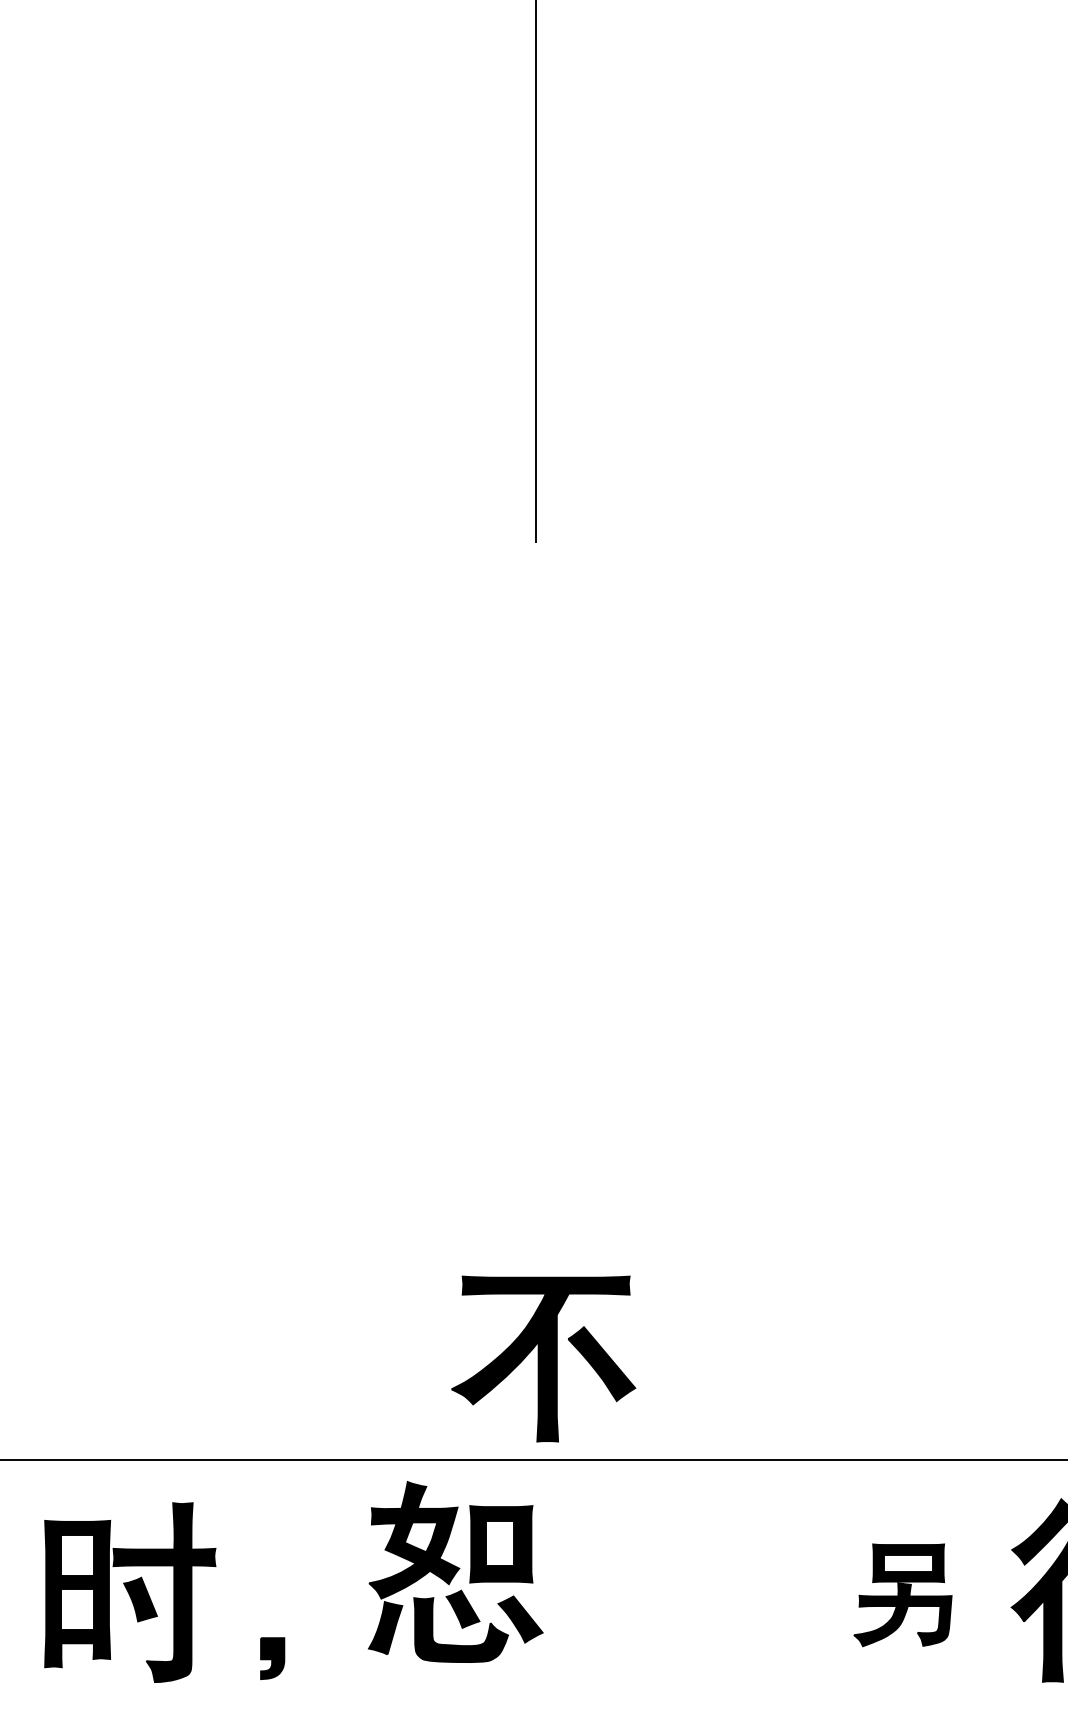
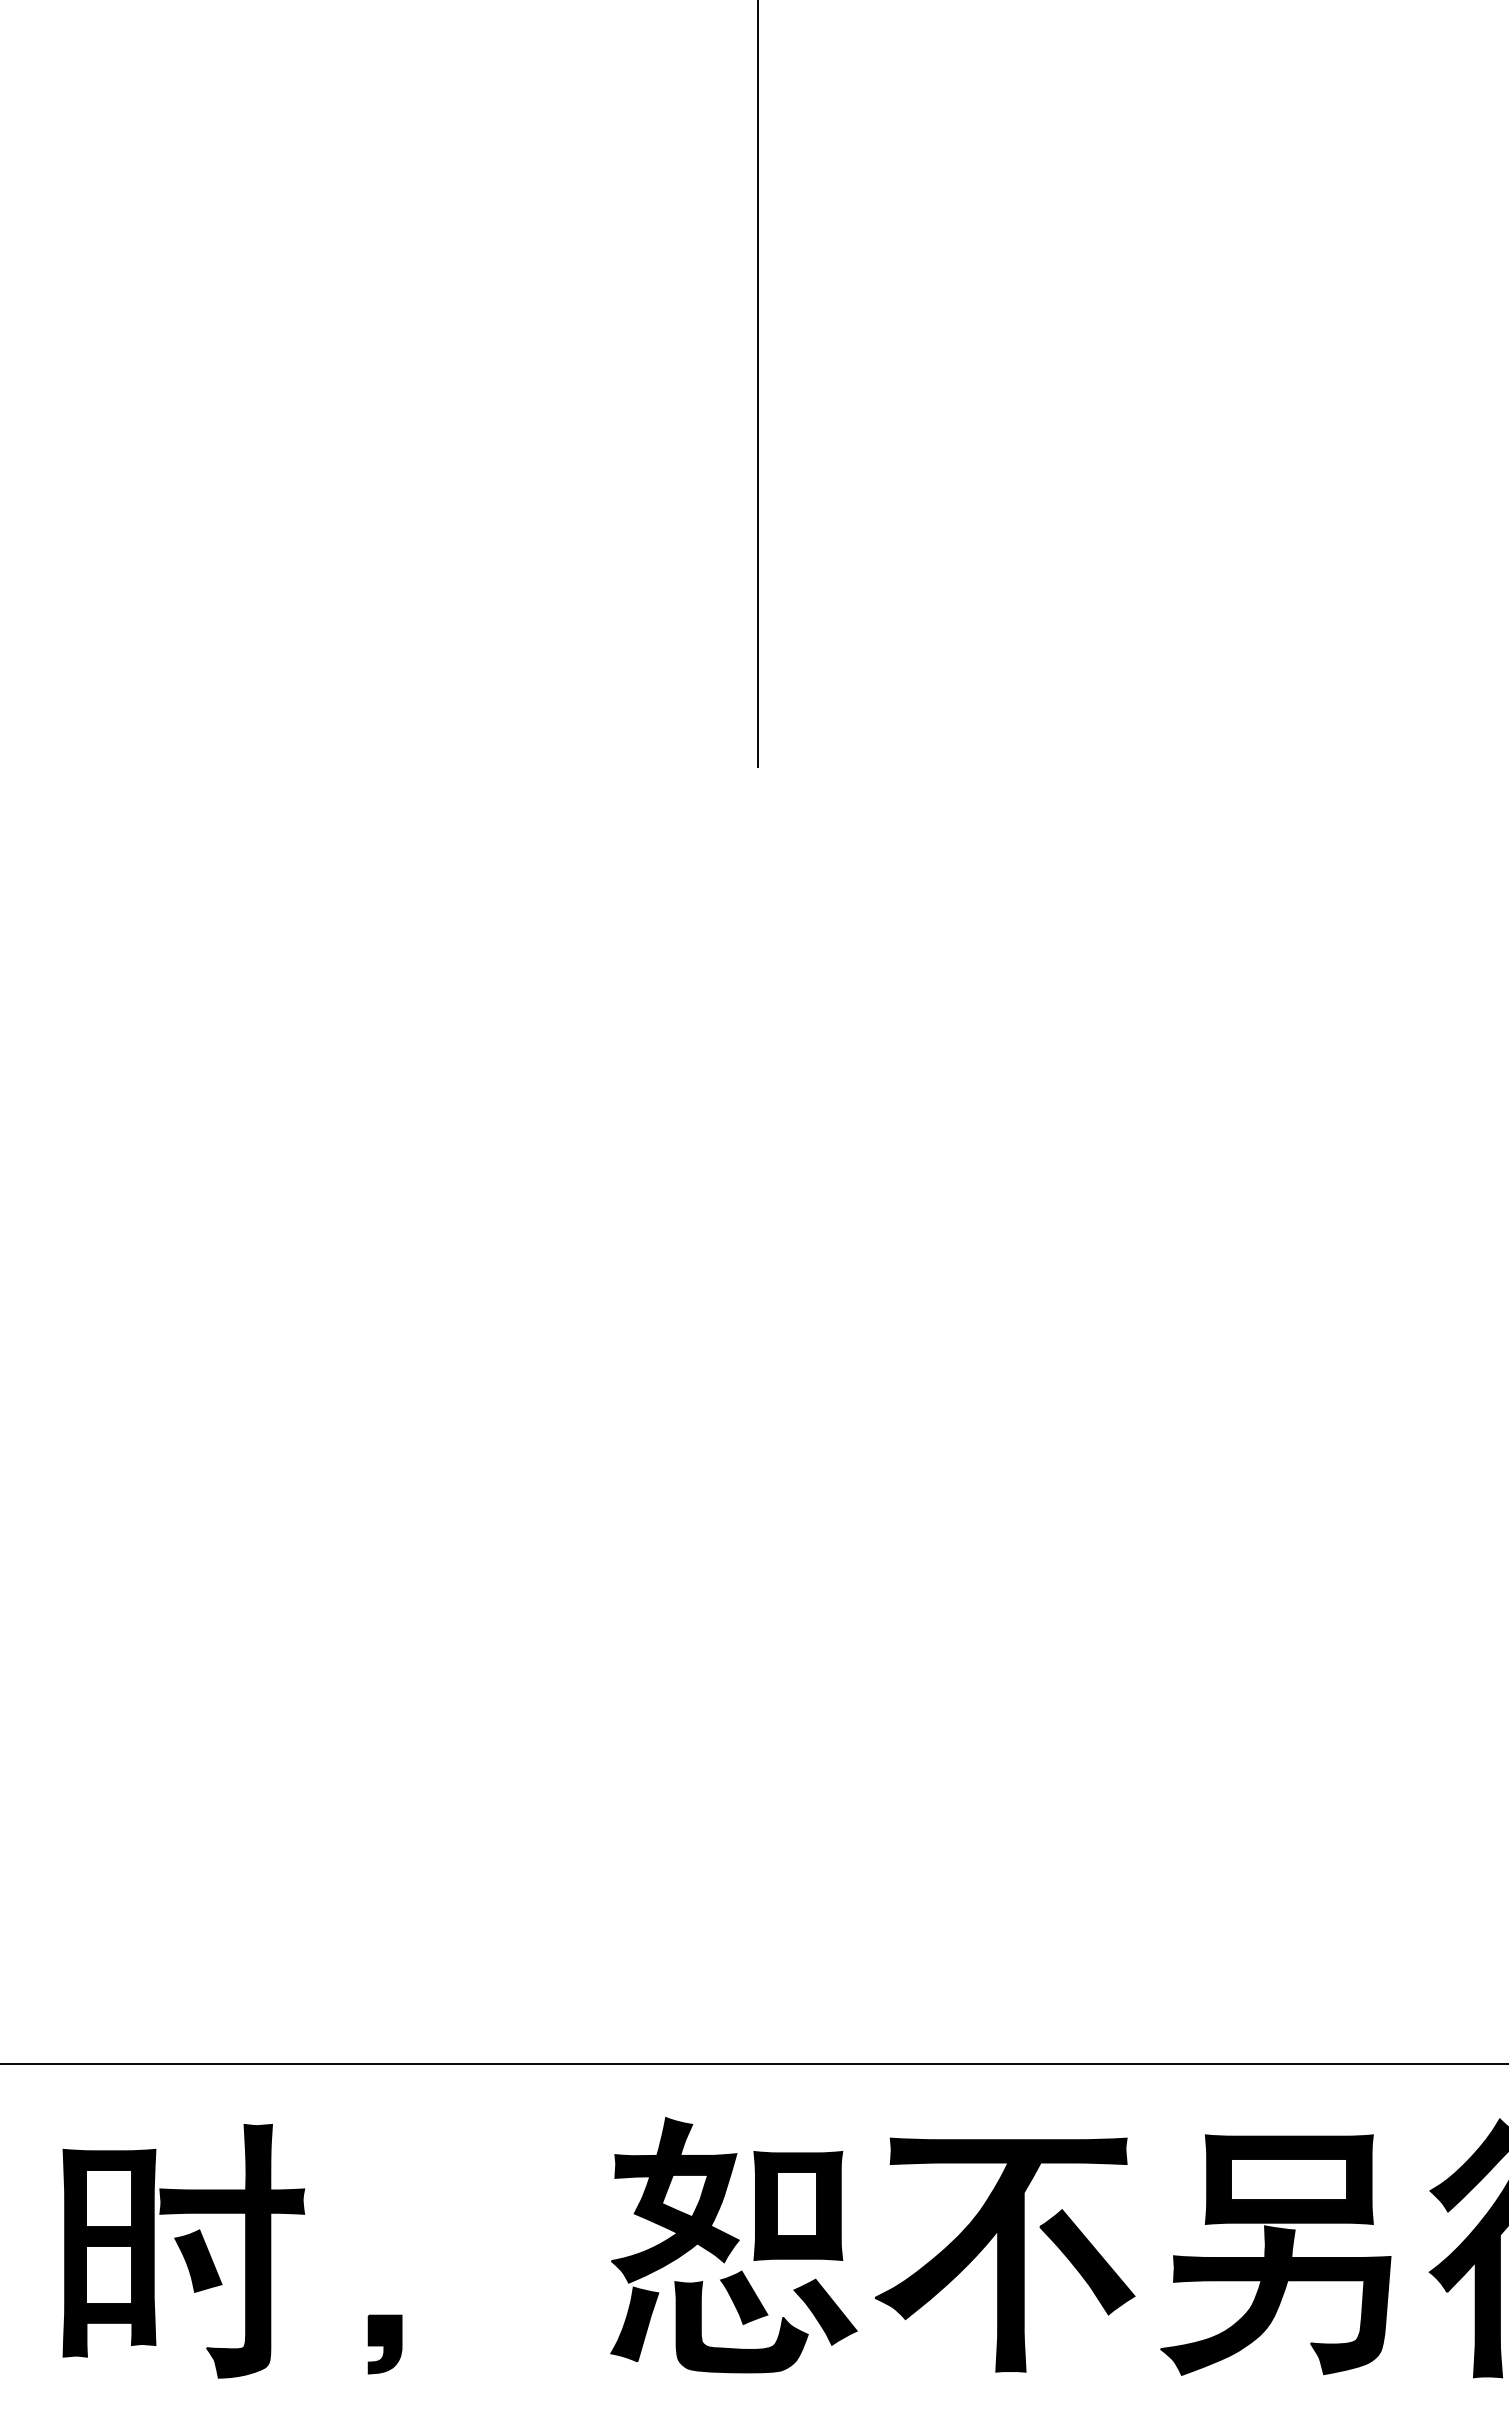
part: (543, 1358) -> (1005, 2254), moved
part: (455, 1571) -> (733, 2244), moved
part: (902, 1594) -> (1275, 2254), size x1.67

